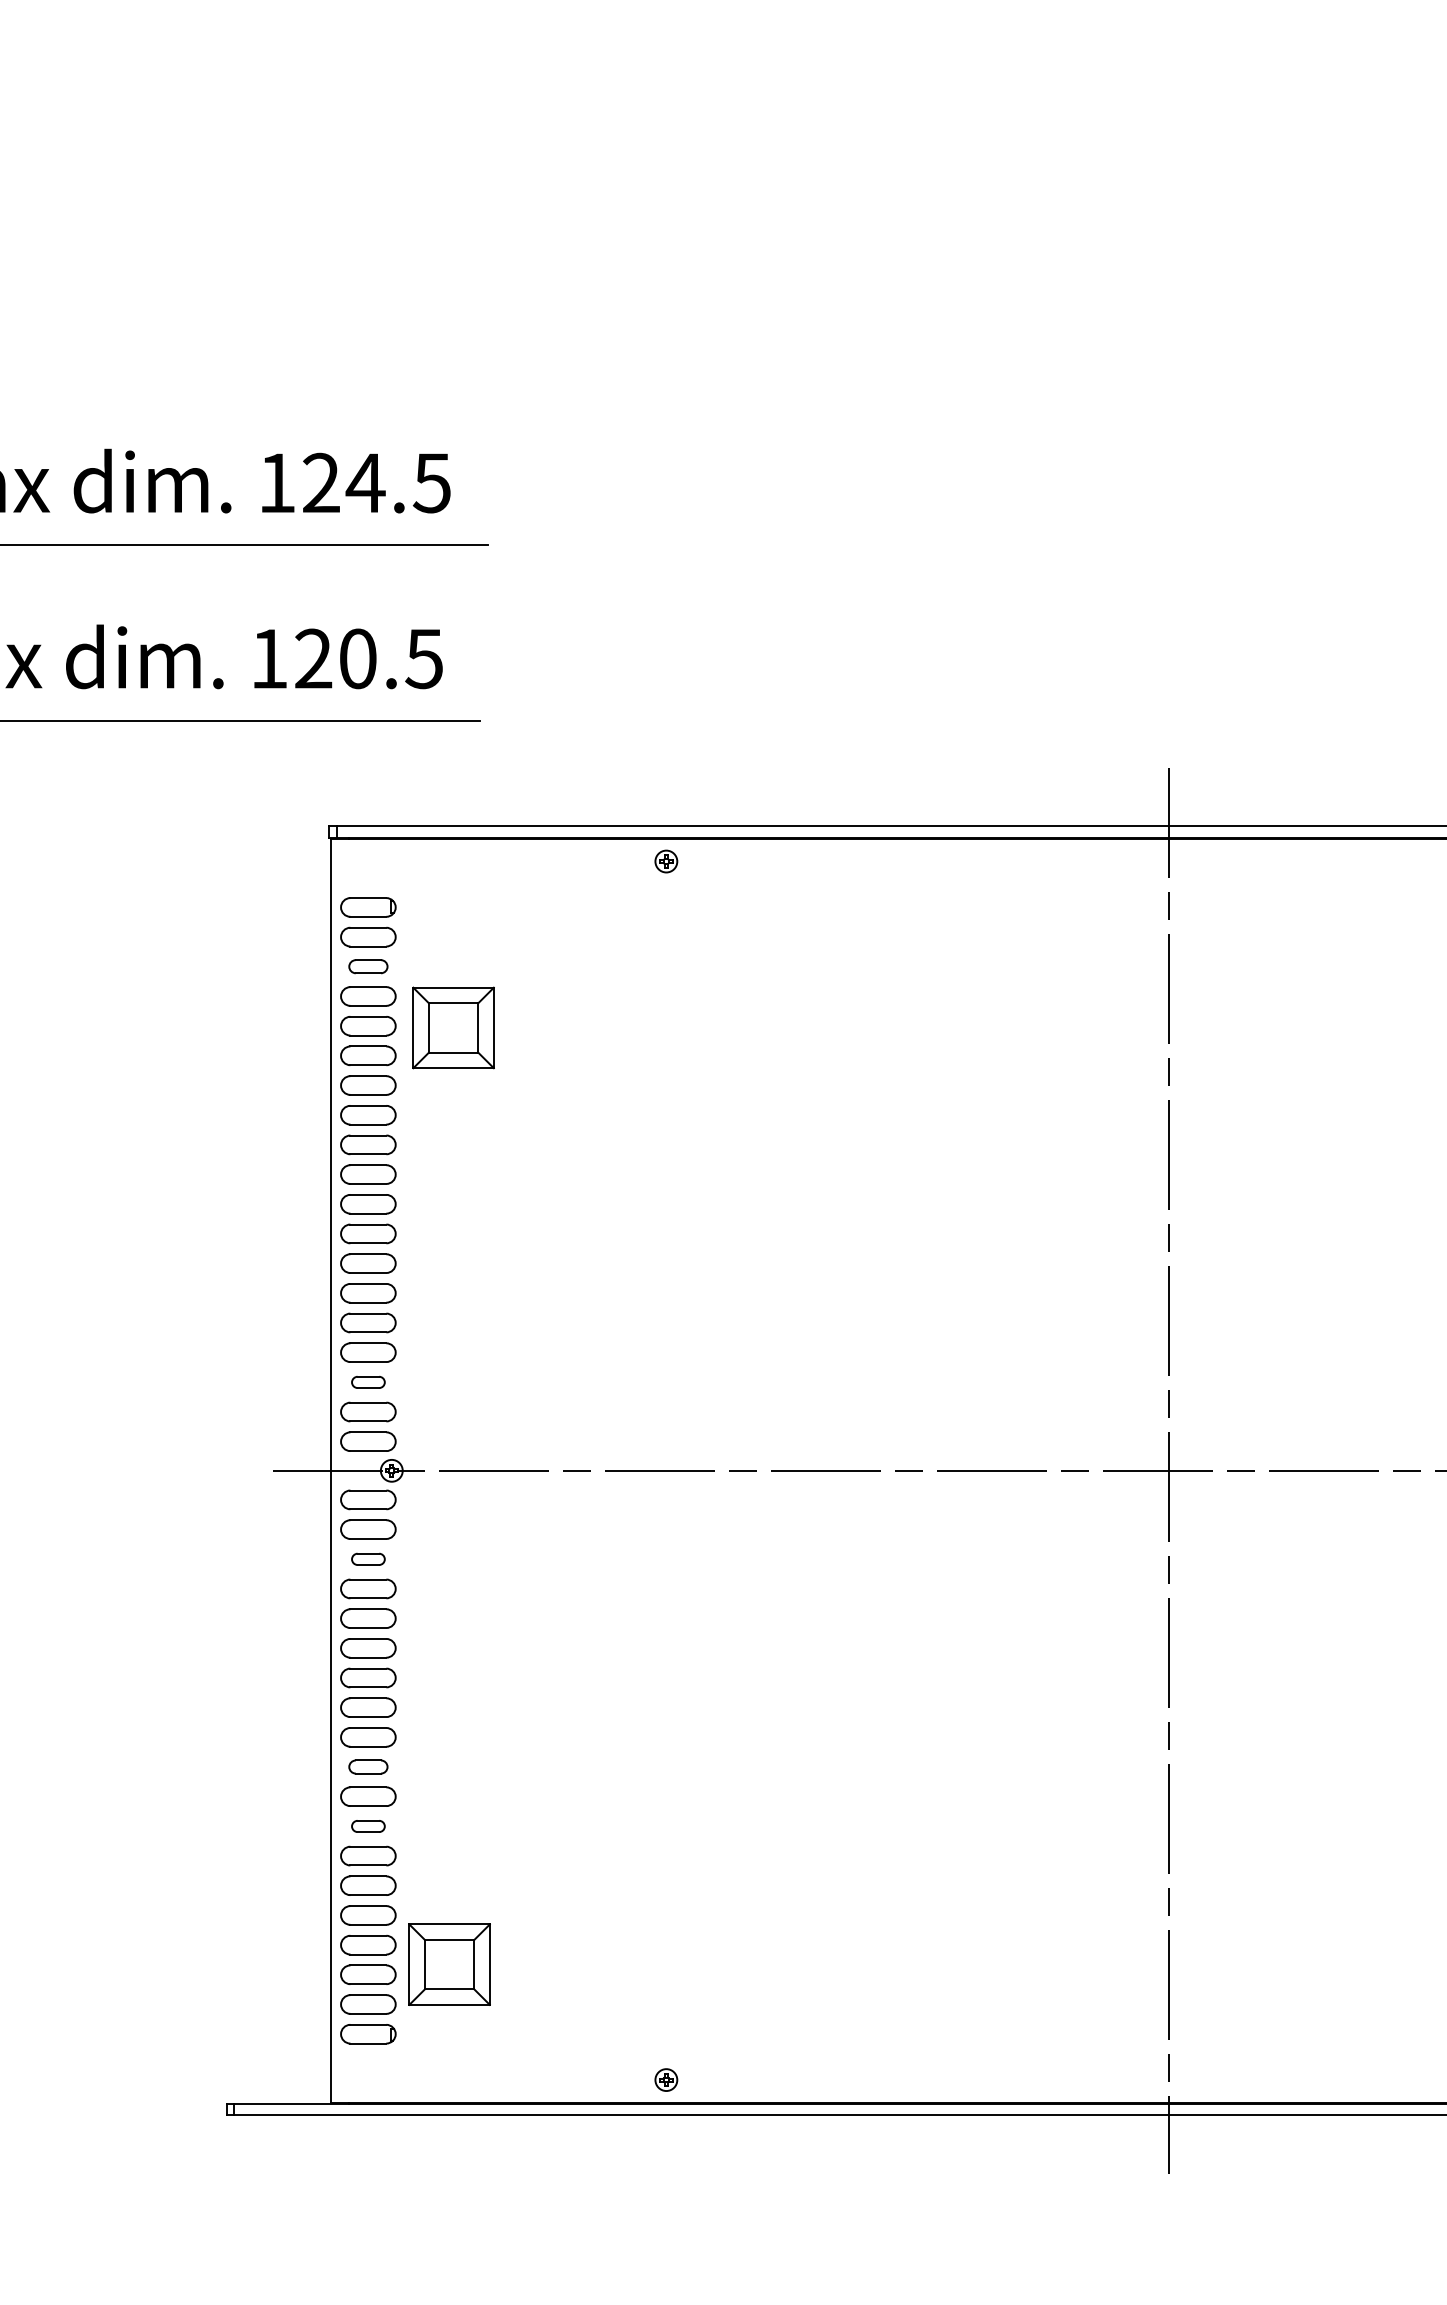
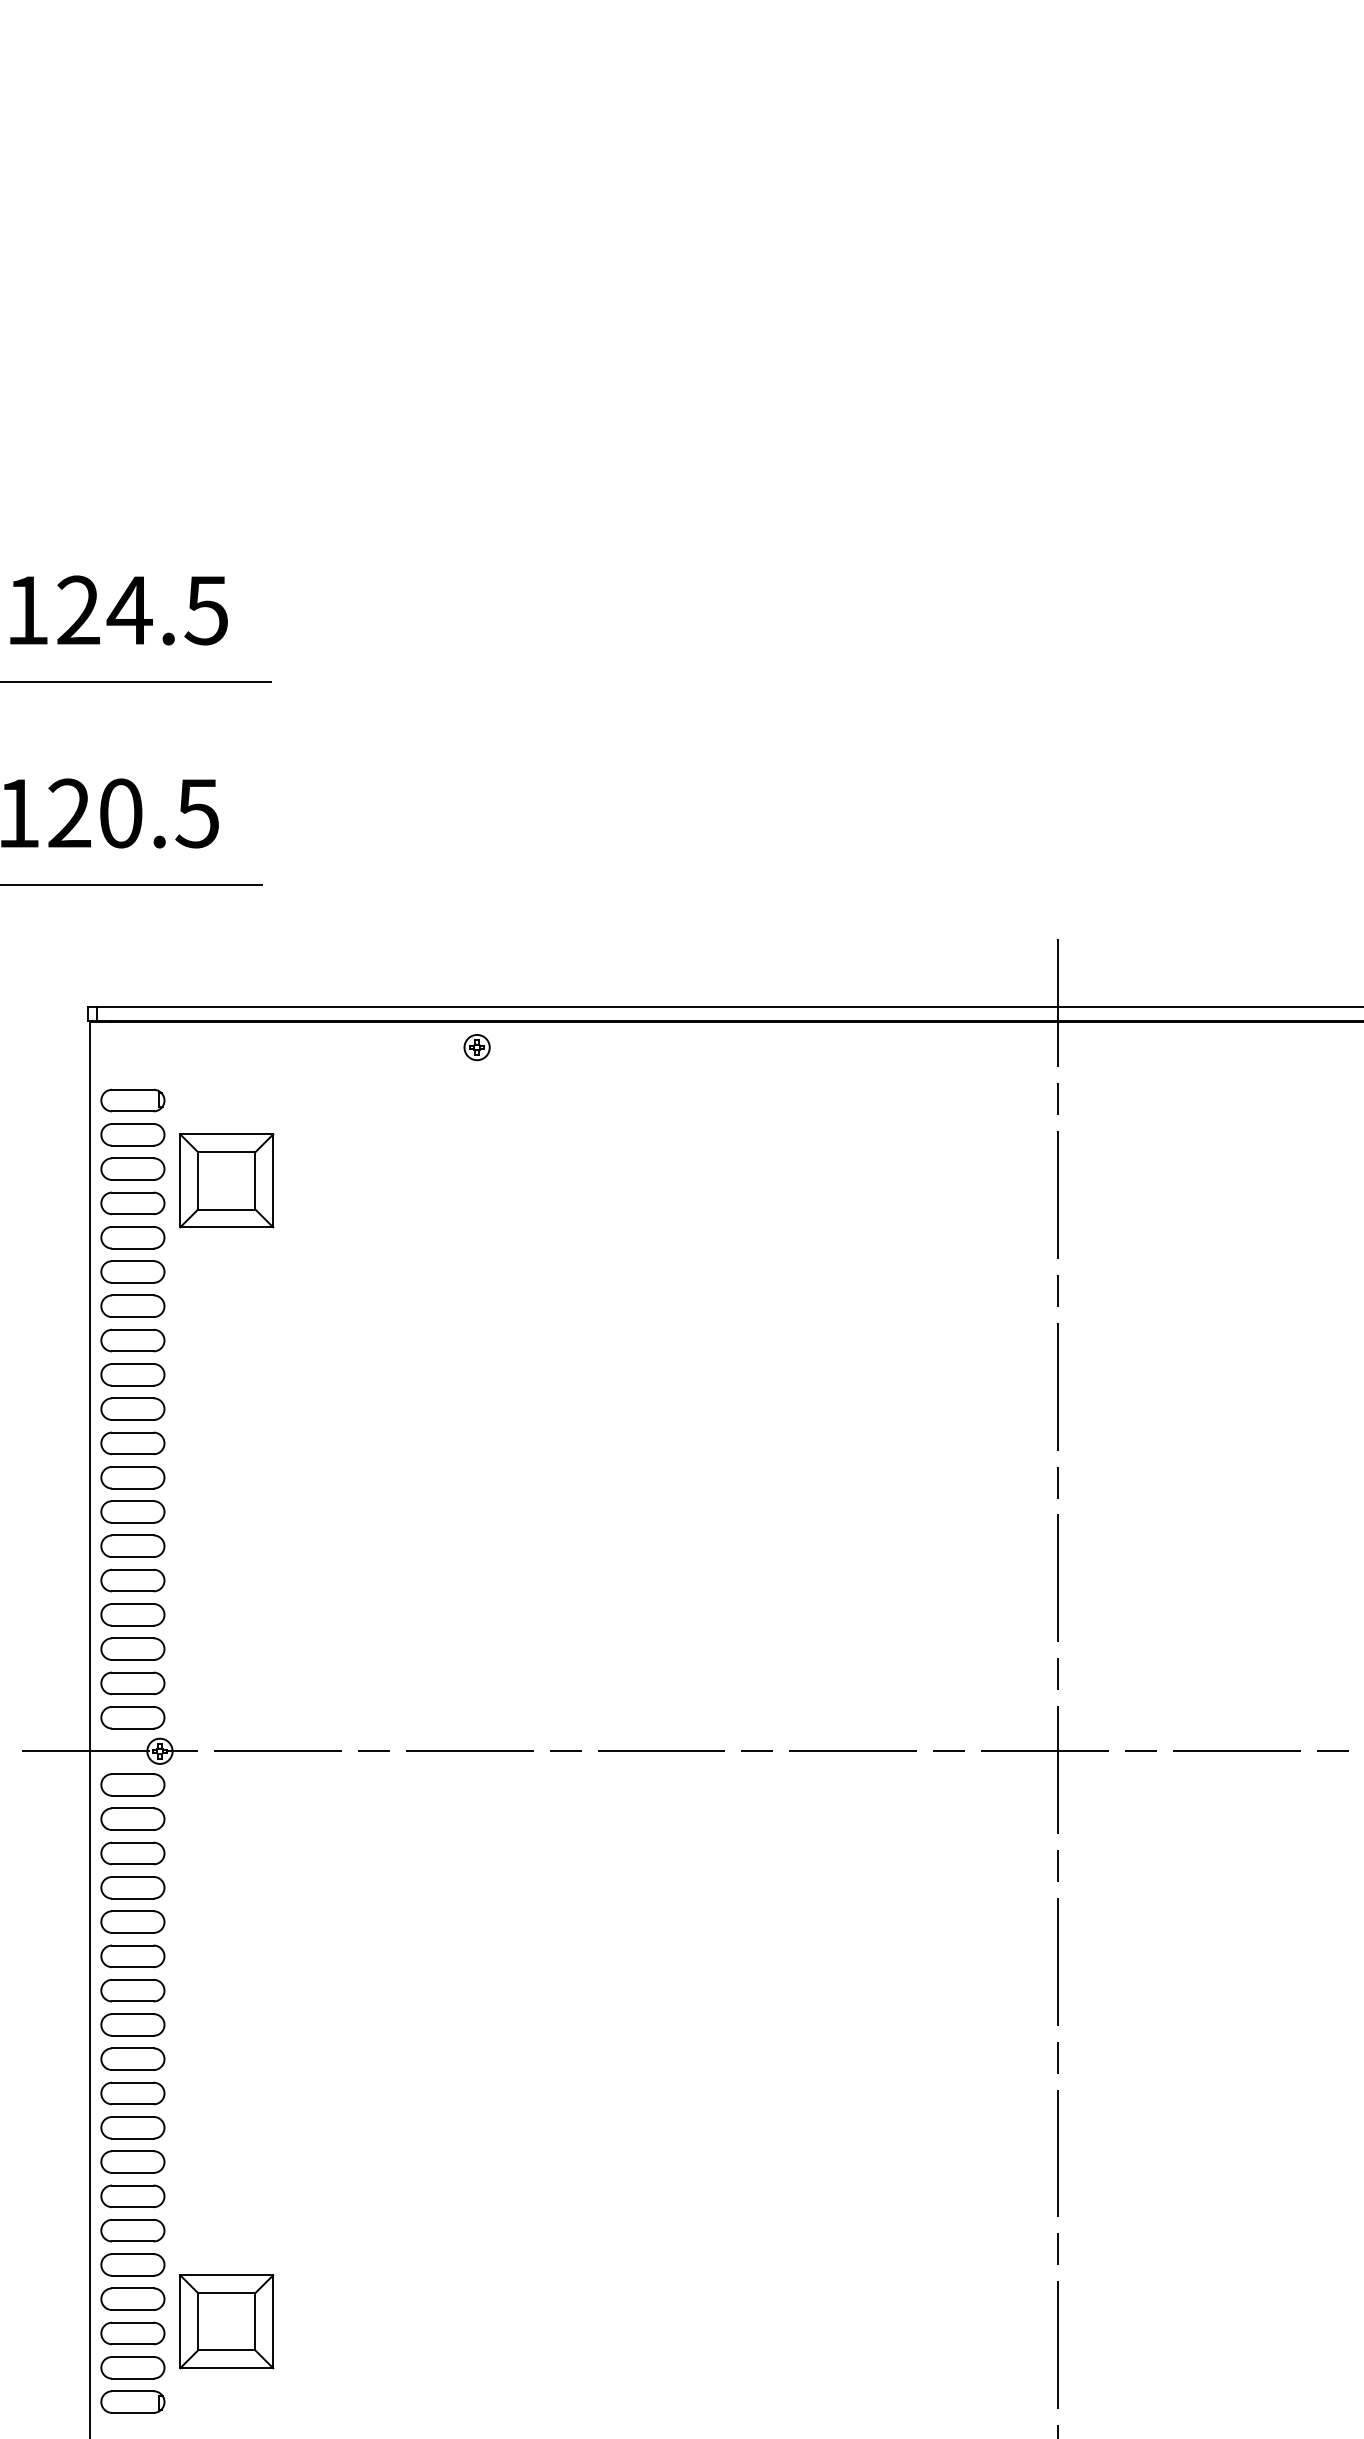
part: (368, 966) -> (133, 1168), size x1.43
part: (453, 1027) -> (226, 1180), moved
part: (368, 1382) -> (133, 1649), size x1.67
part: (368, 1559) -> (133, 1853), size x1.67
part: (368, 1766) -> (133, 2092), size x1.43
part: (368, 1826) -> (133, 2162), size x1.67

